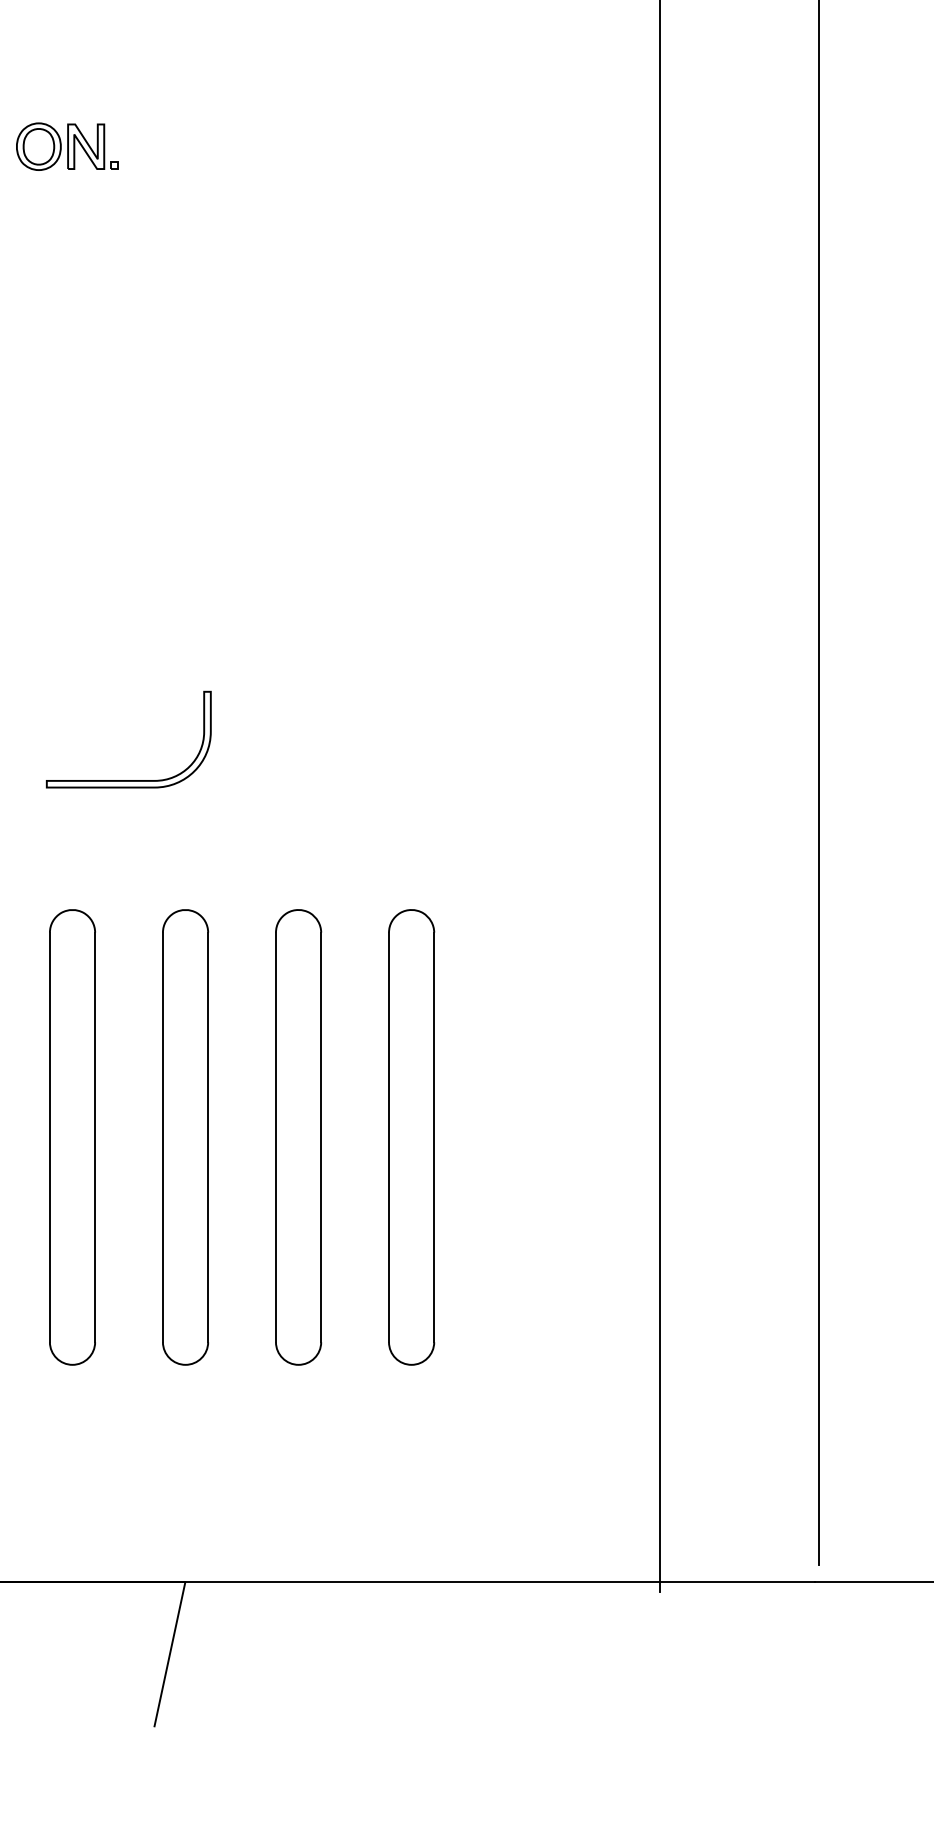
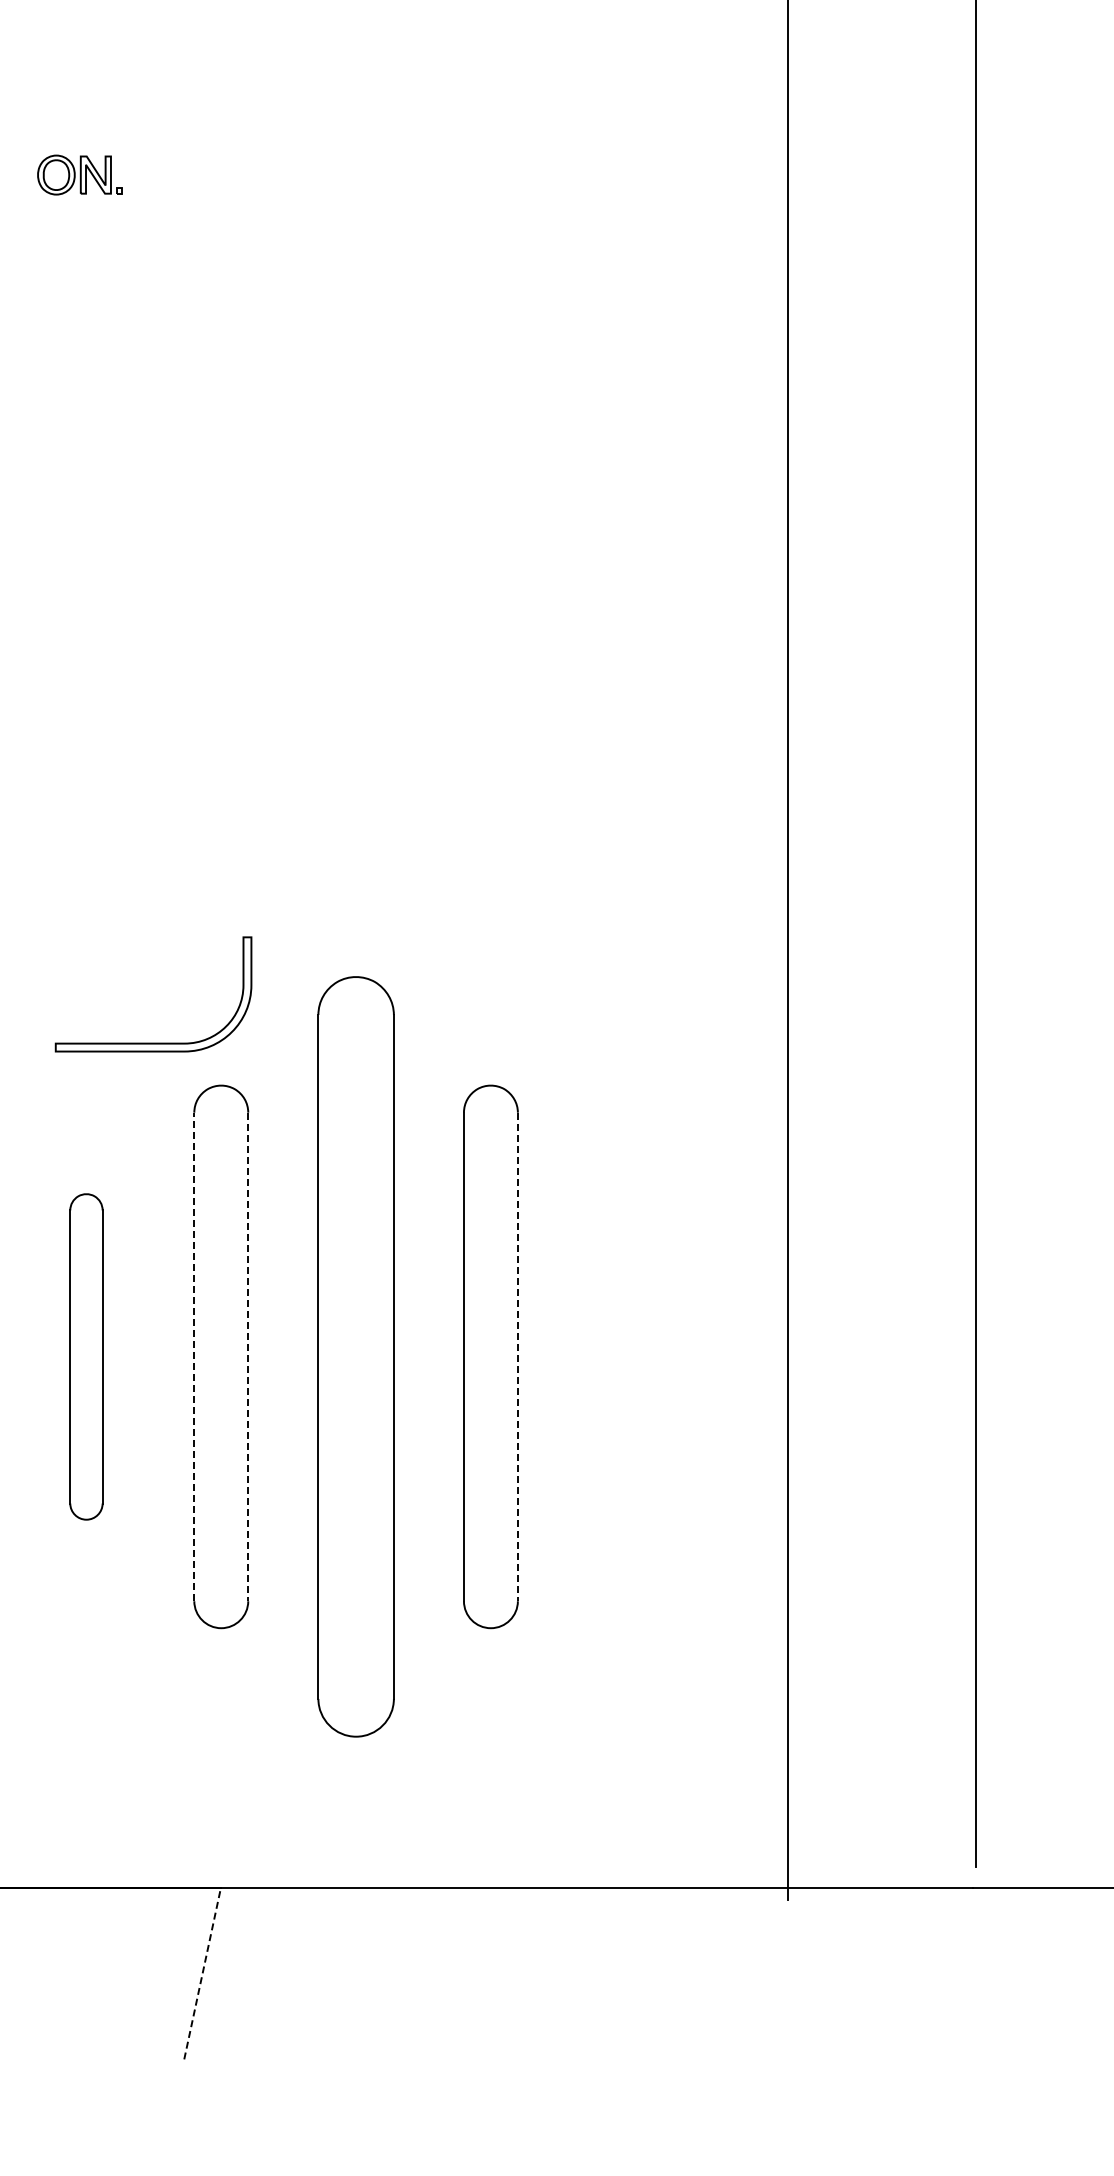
part: (66, 146) -> (79, 174), size x0.7
part: (128, 779) -> (153, 1042), moved
part: (72, 1137) -> (86, 1356), size x0.6
line: (163, 1137) -> (194, 1356), solid -> dashed
line: (208, 1137) -> (248, 1357), solid -> dashed
part: (298, 1137) -> (355, 1356), size x1.4
line: (433, 1137) -> (517, 1357), solid -> dashed
line: (169, 1654) -> (202, 1973), solid -> dashed

